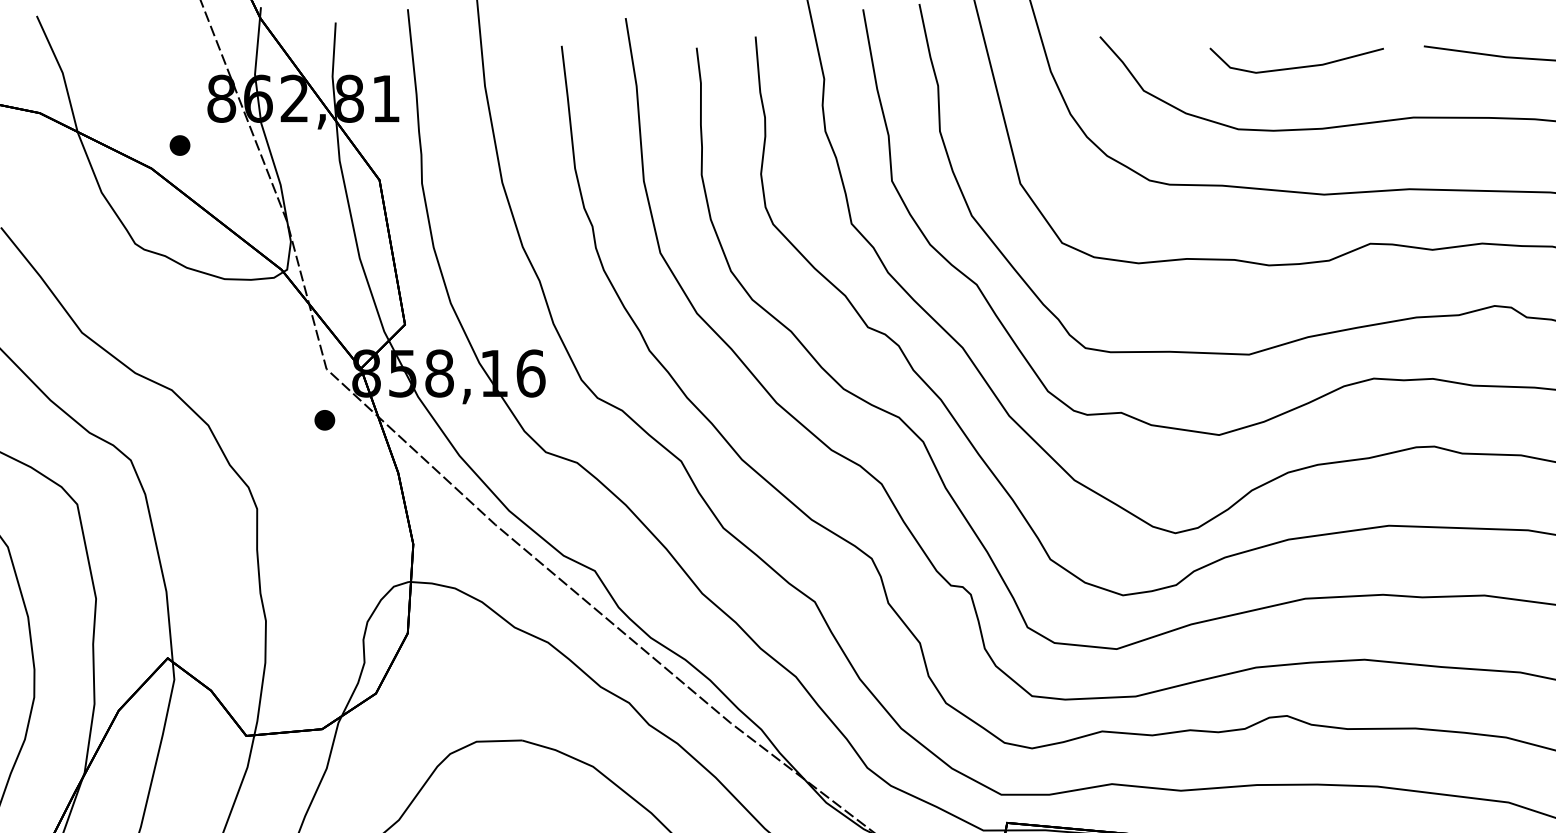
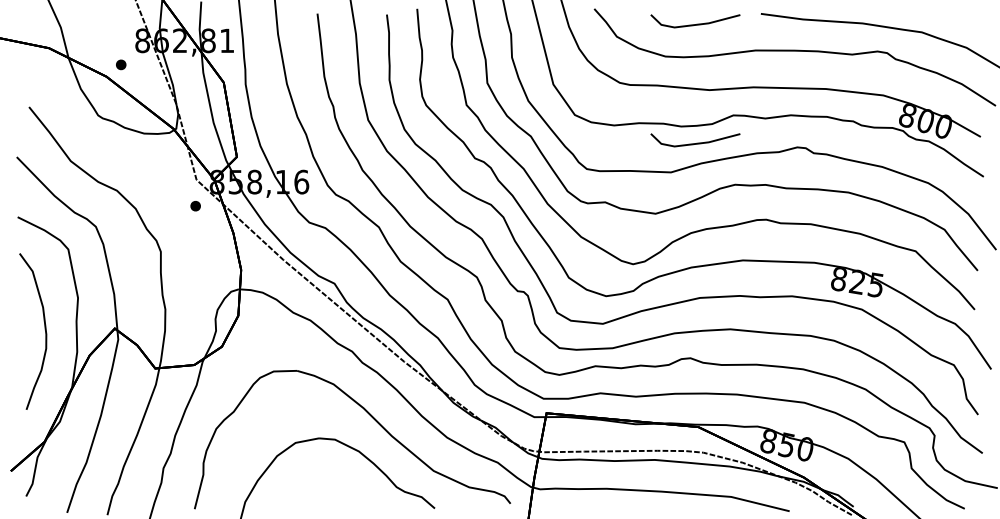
line: (1298, 296) -> (696, 142), added

